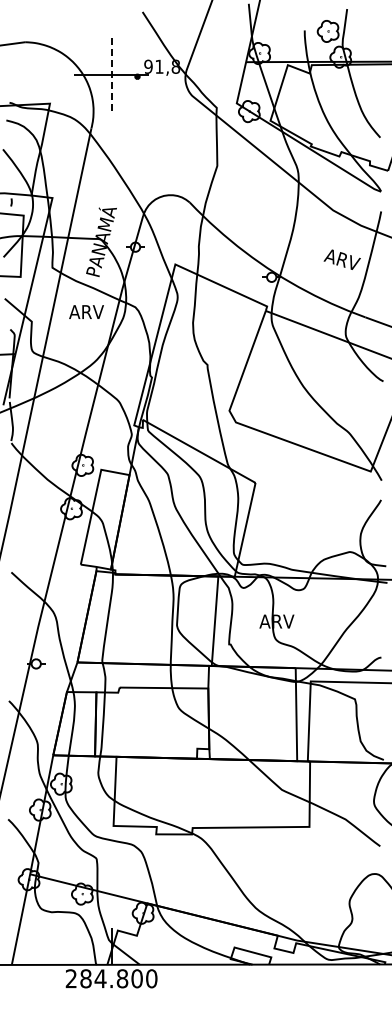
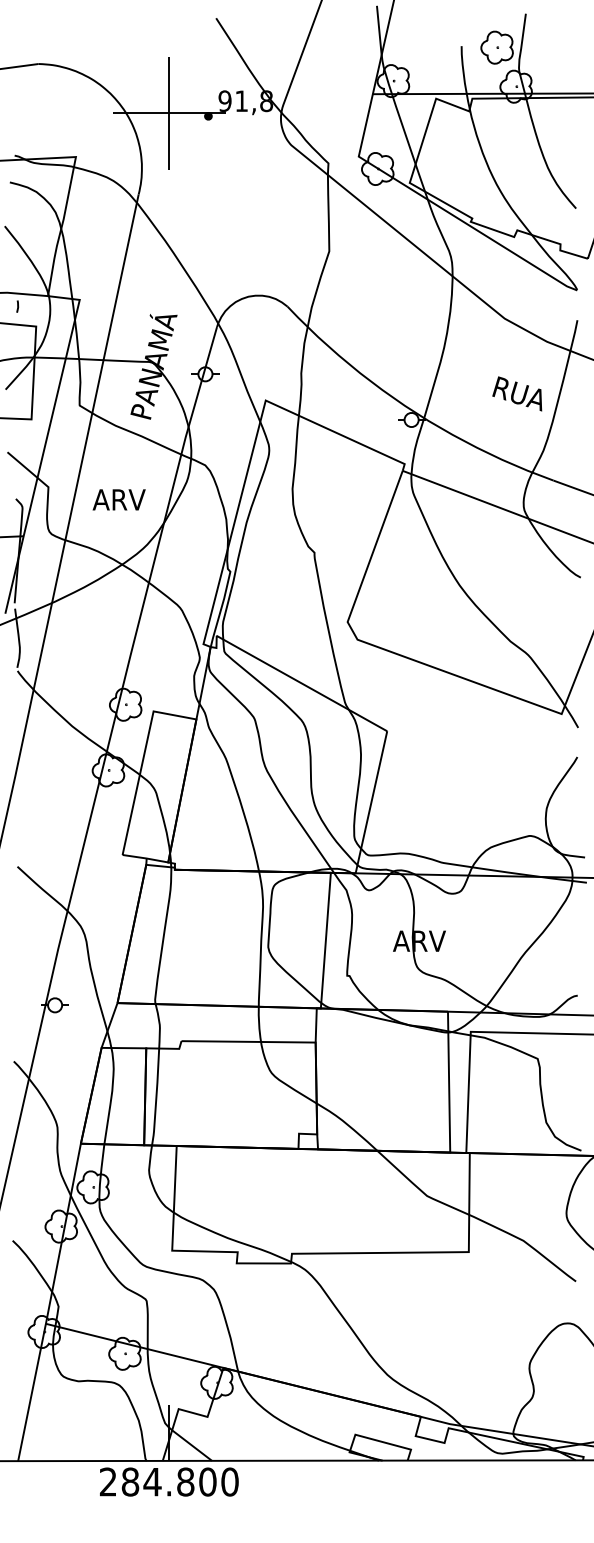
line: (111, 75) -> (169, 114), dashed -> solid
text: (341, 259) -> (517, 392), ARV -> RUA
text: (86, 311) -> (119, 498), moved

